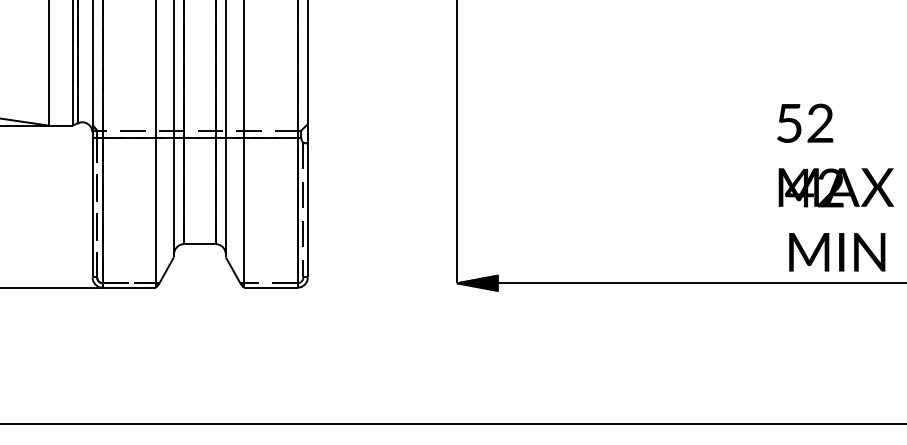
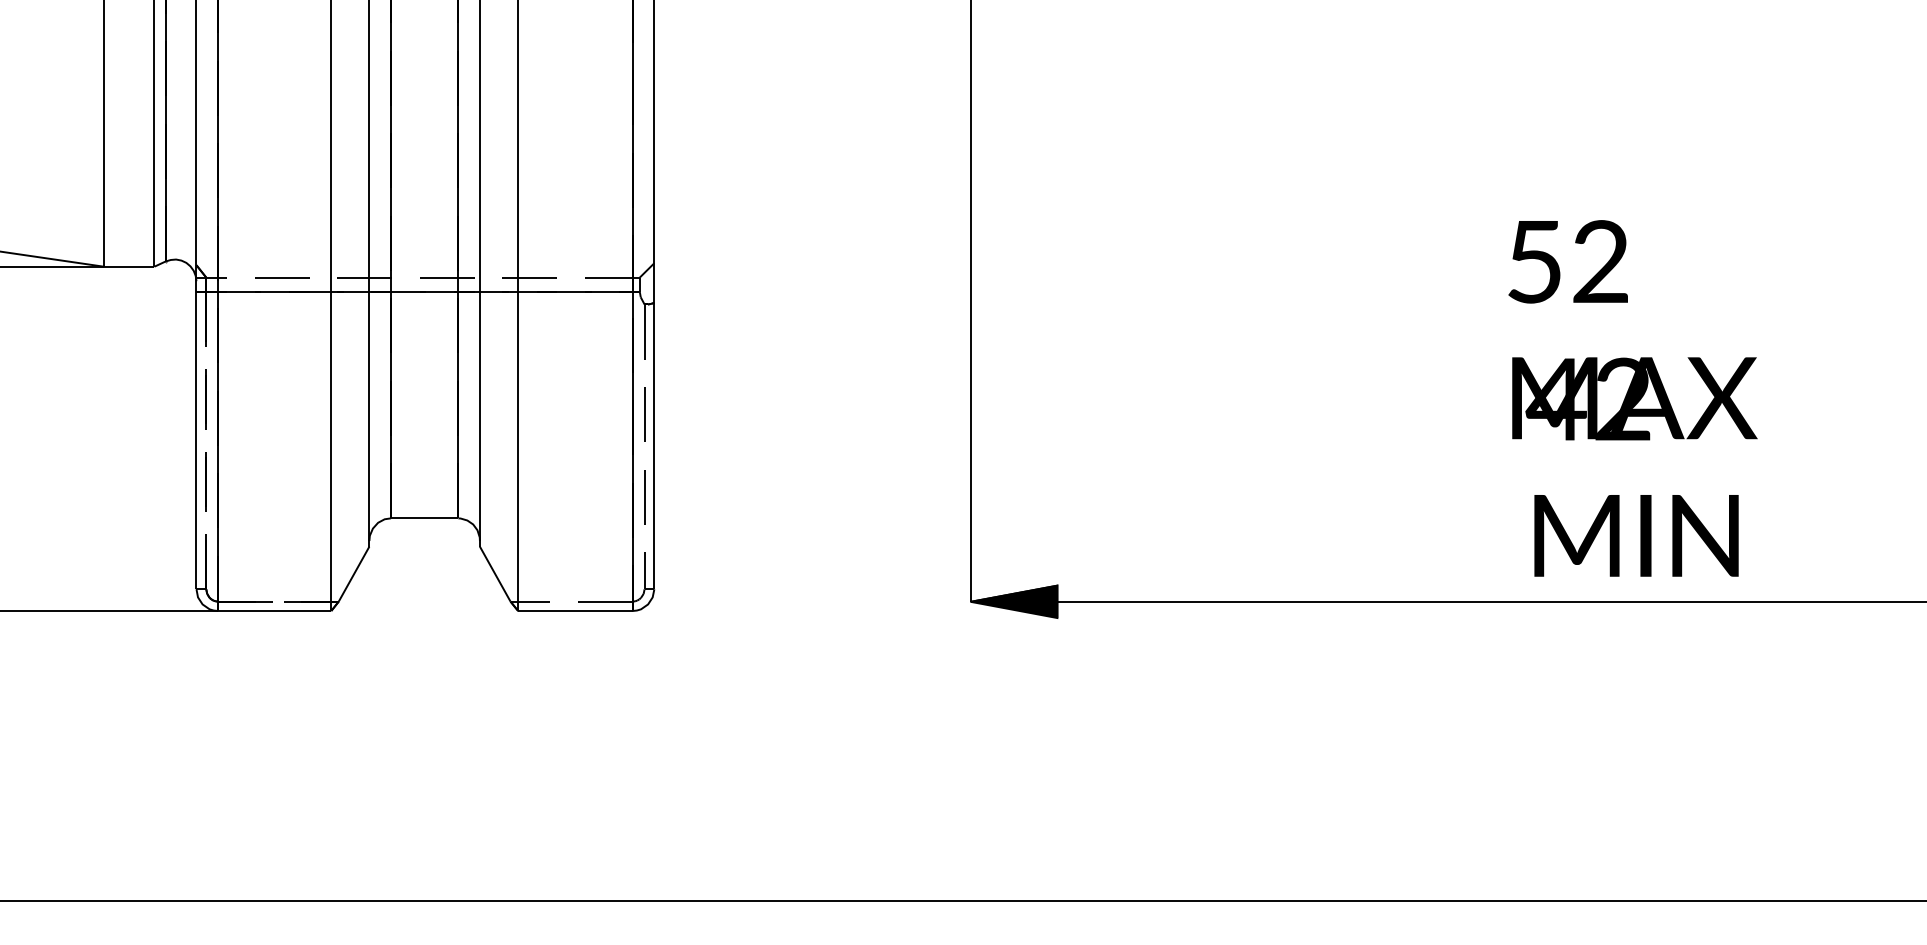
text: (835, 187) -> (1632, 398), moved

